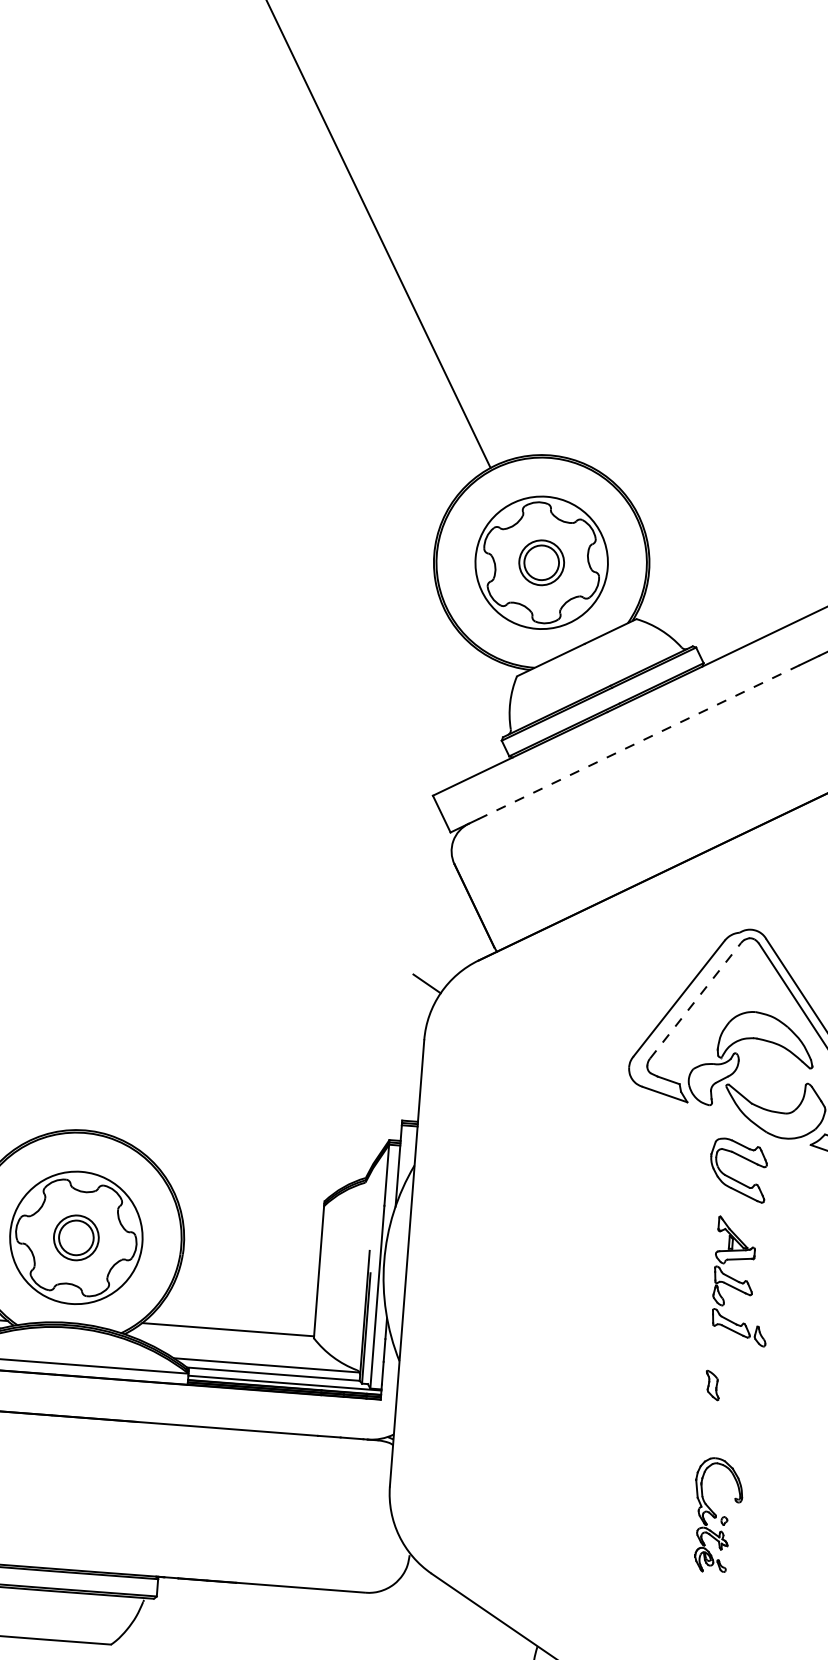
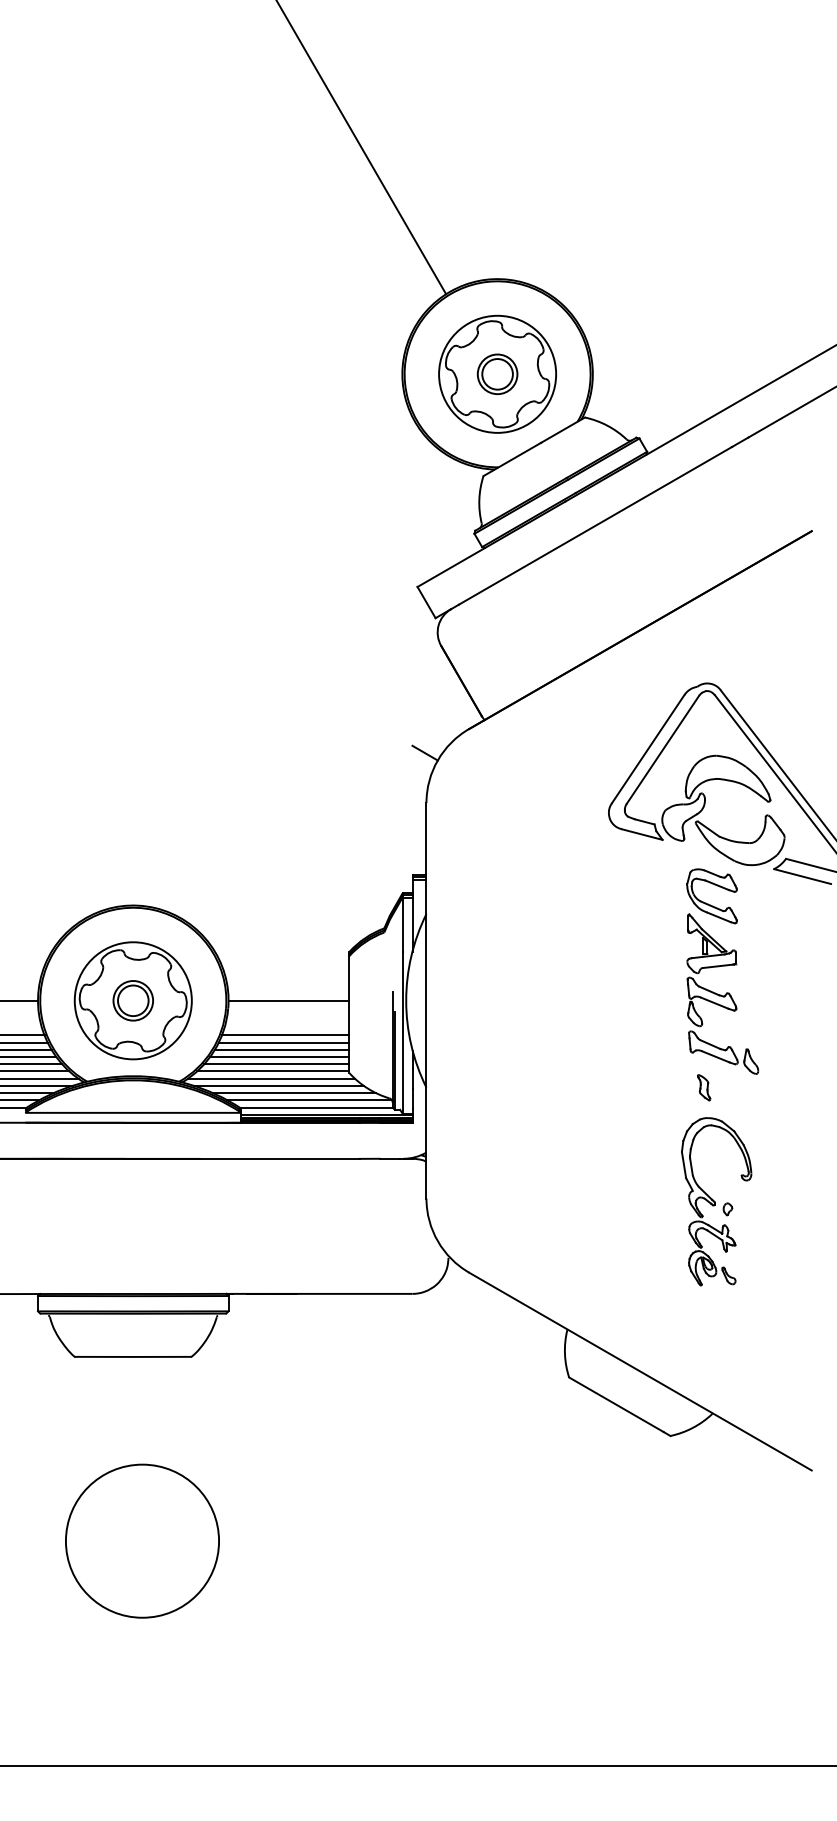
line: (639, 741) -> (595, 525), dashed -> solid
line: (695, 1000) -> (662, 749), dashed -> solid
line: (251, 1251) -> (288, 1000), added
part: (741, 1280) -> (722, 993), size x1.43
line: (245, 1290) -> (285, 1035), added
line: (242, 1297) -> (283, 1042), added
line: (239, 1305) -> (281, 1049), added
line: (236, 1314) -> (279, 1057), added
line: (232, 1322) -> (276, 1064), added
line: (225, 1337) -> (271, 1078), added
line: (232, 1346) -> (278, 1085), added
line: (250, 1356) -> (294, 1093), added
part: (716, 1514) -> (716, 1201), size x1.67

